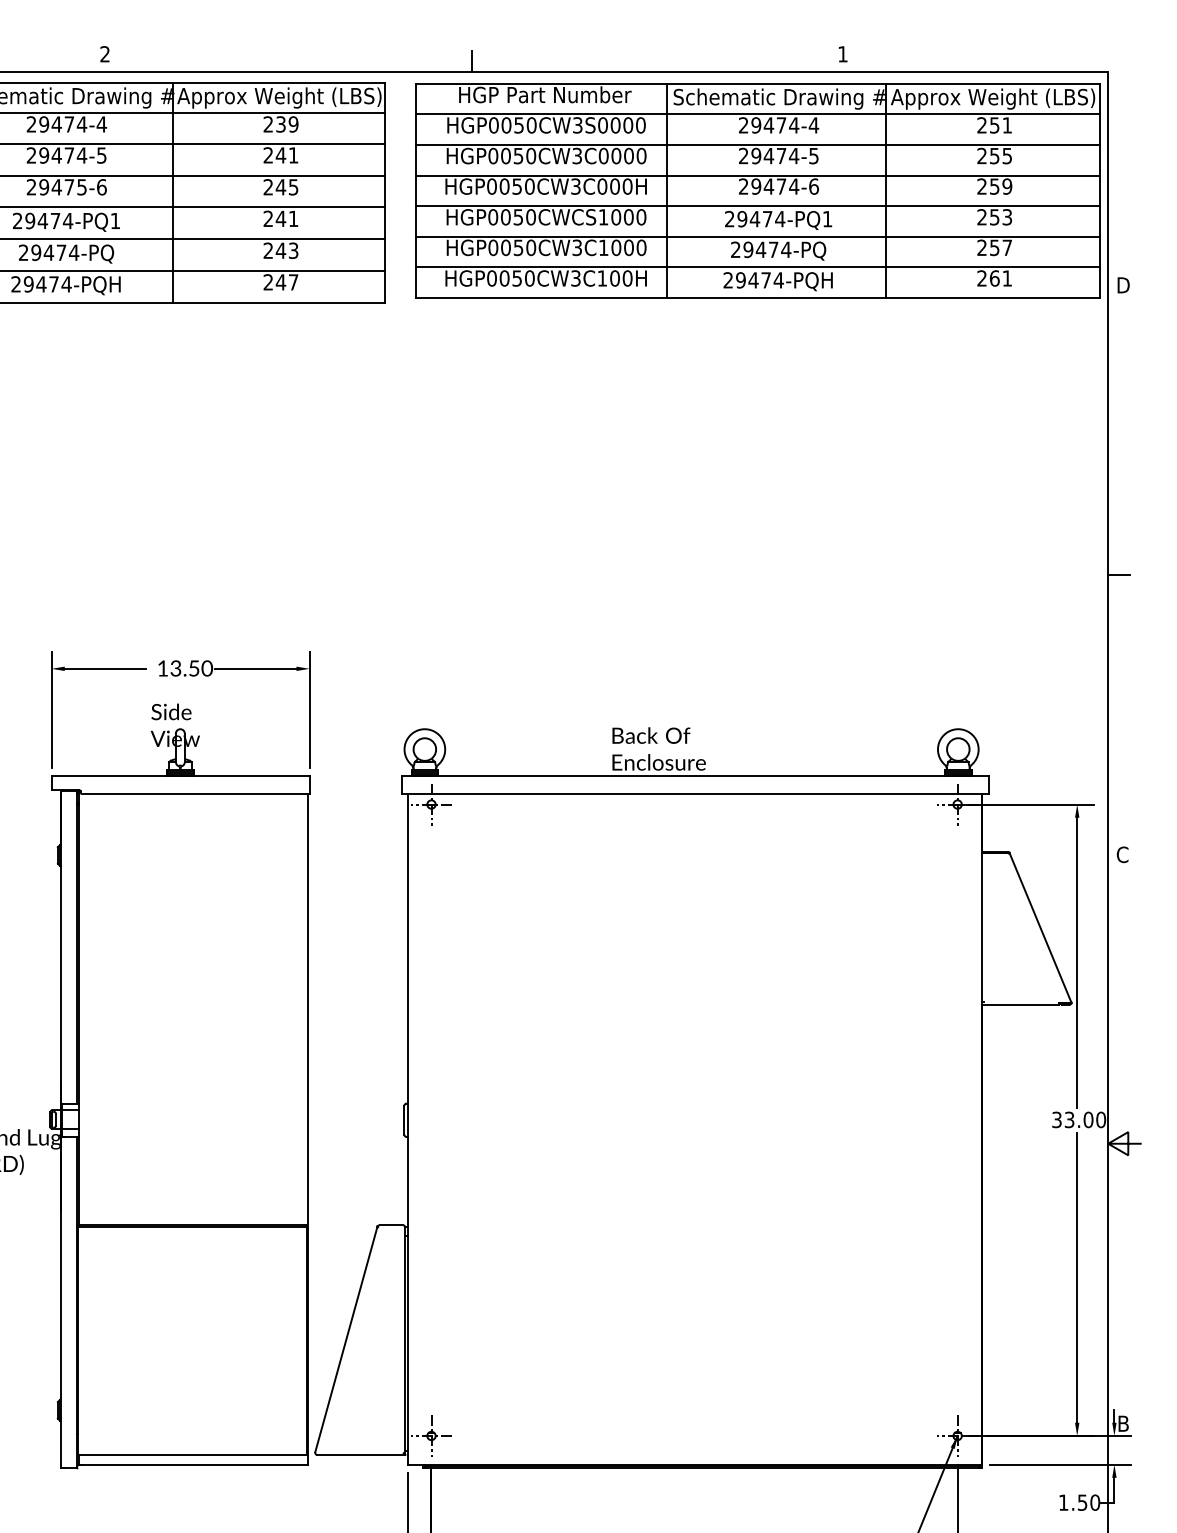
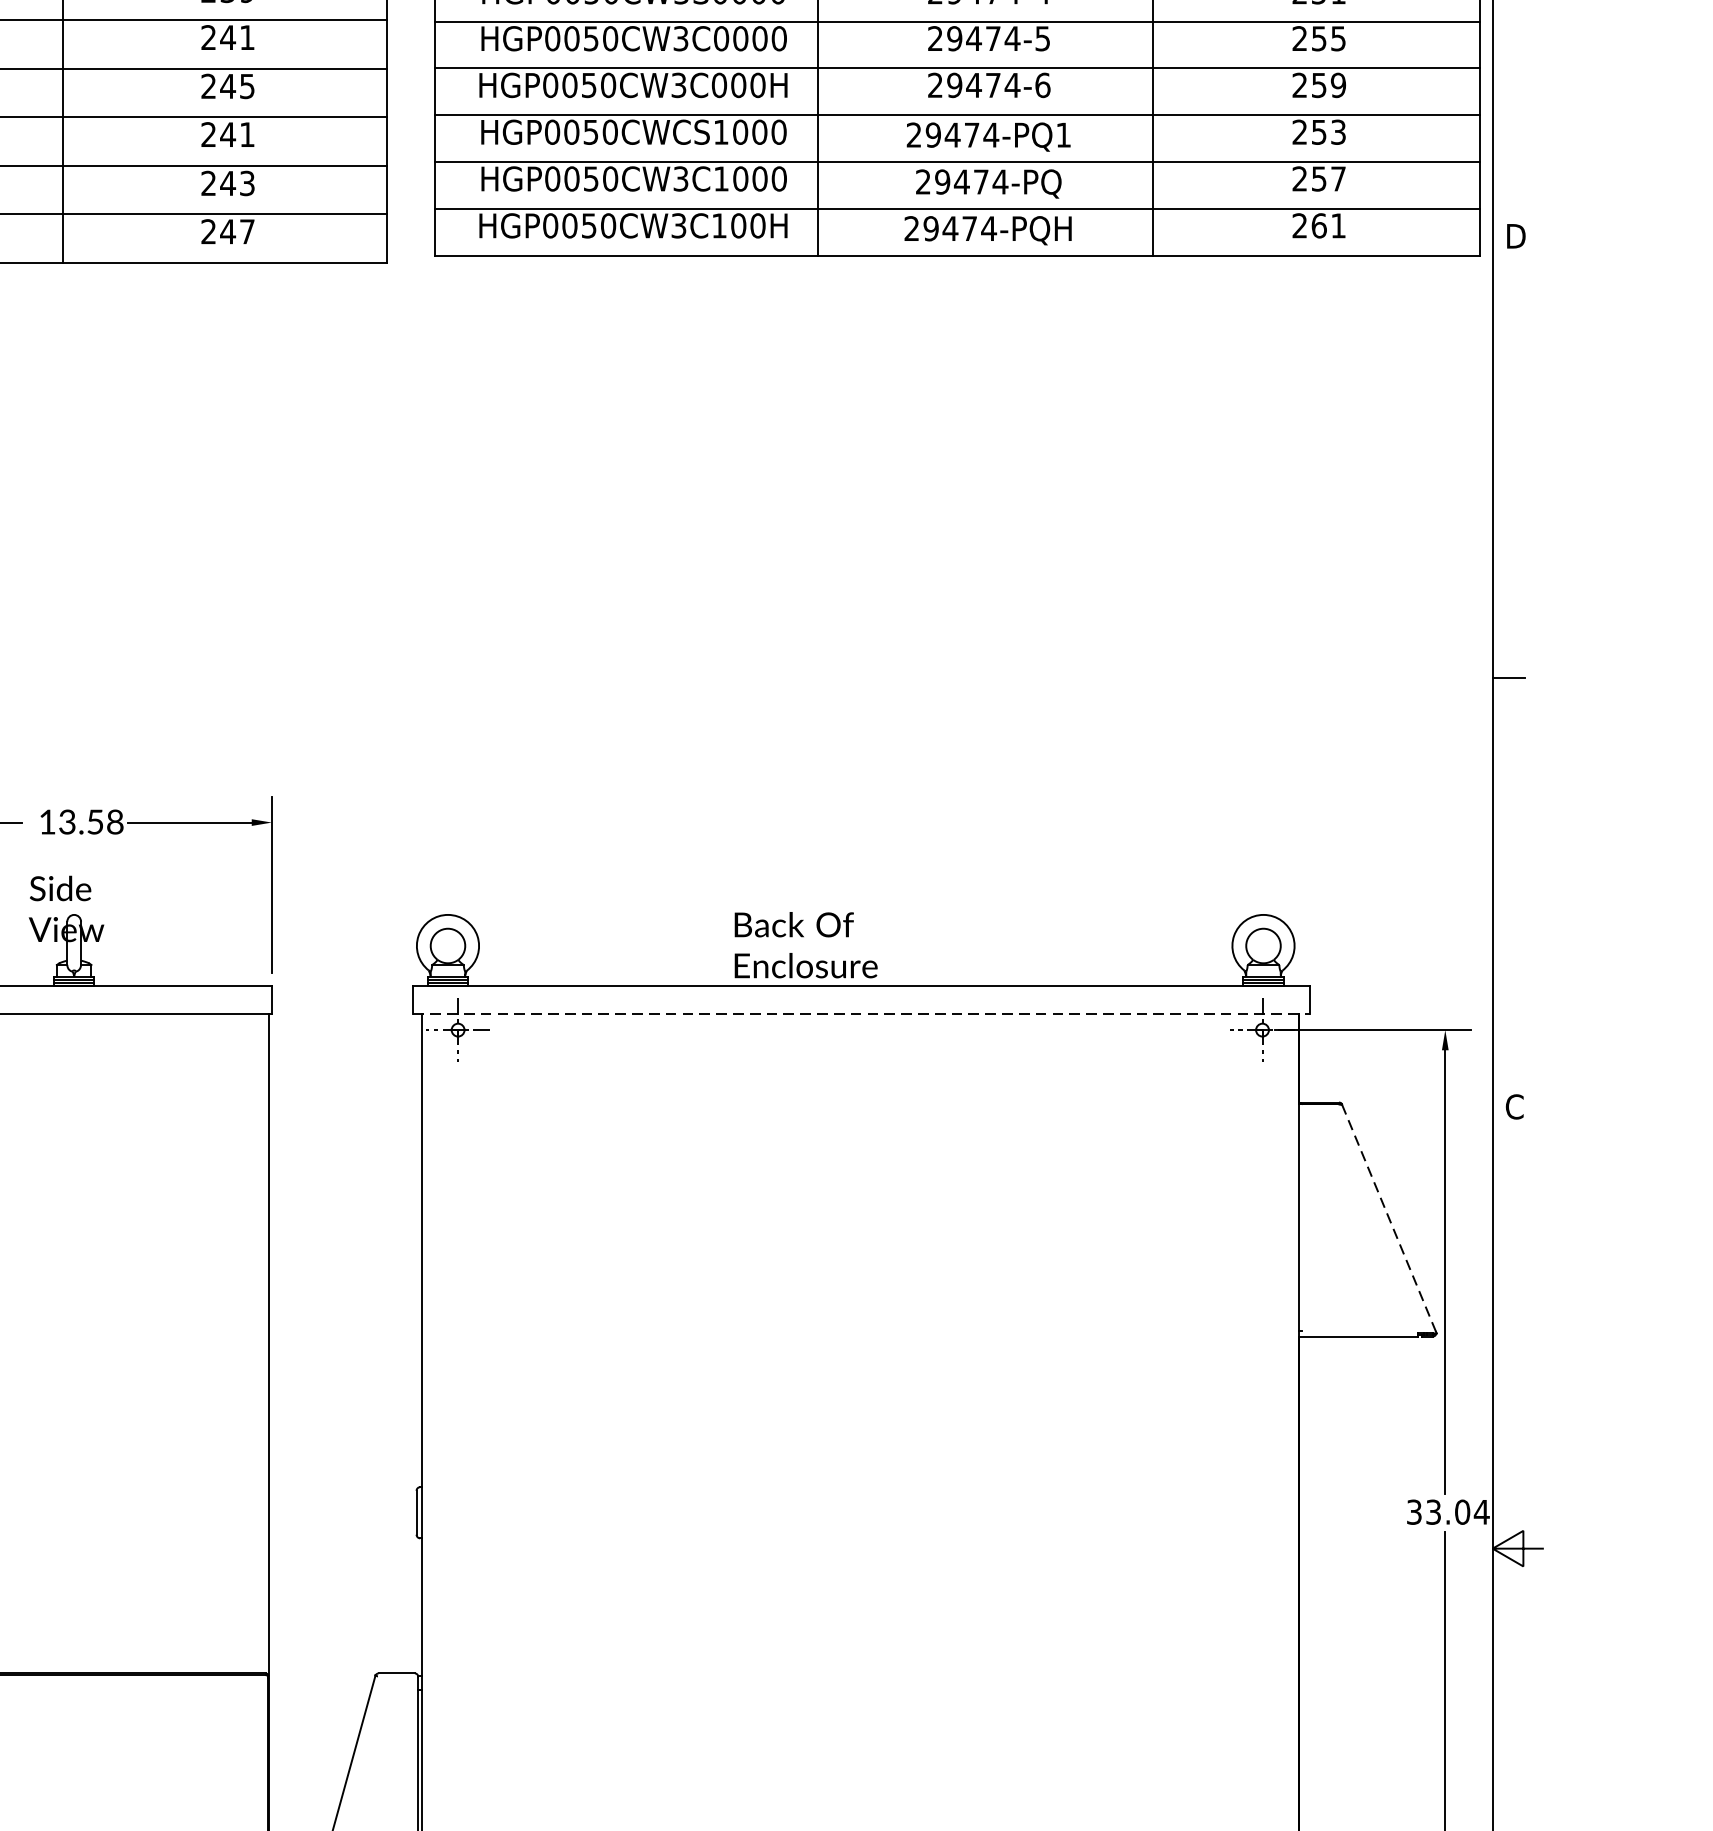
text: (207, 668) -> (115, 822), 13.50 -> 13.58
line: (696, 793) -> (863, 1013), solid -> dashed
line: (1040, 928) -> (1389, 1219), solid -> dashed
text: (1100, 1119) -> (1480, 1511), 33.00 -> 33.04

